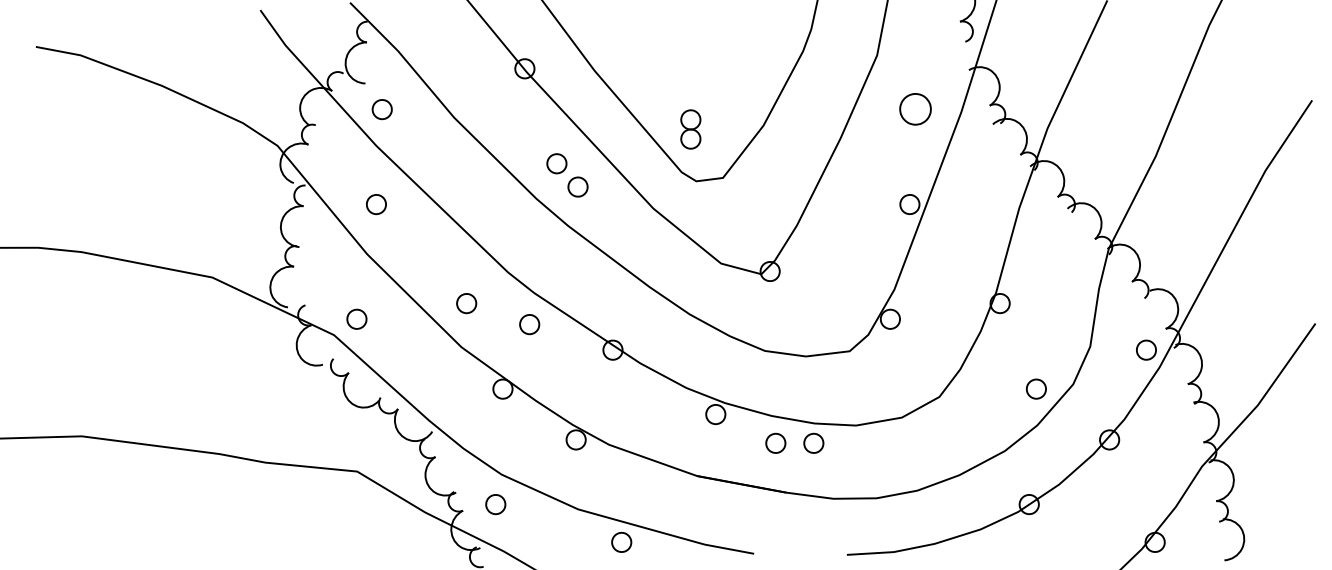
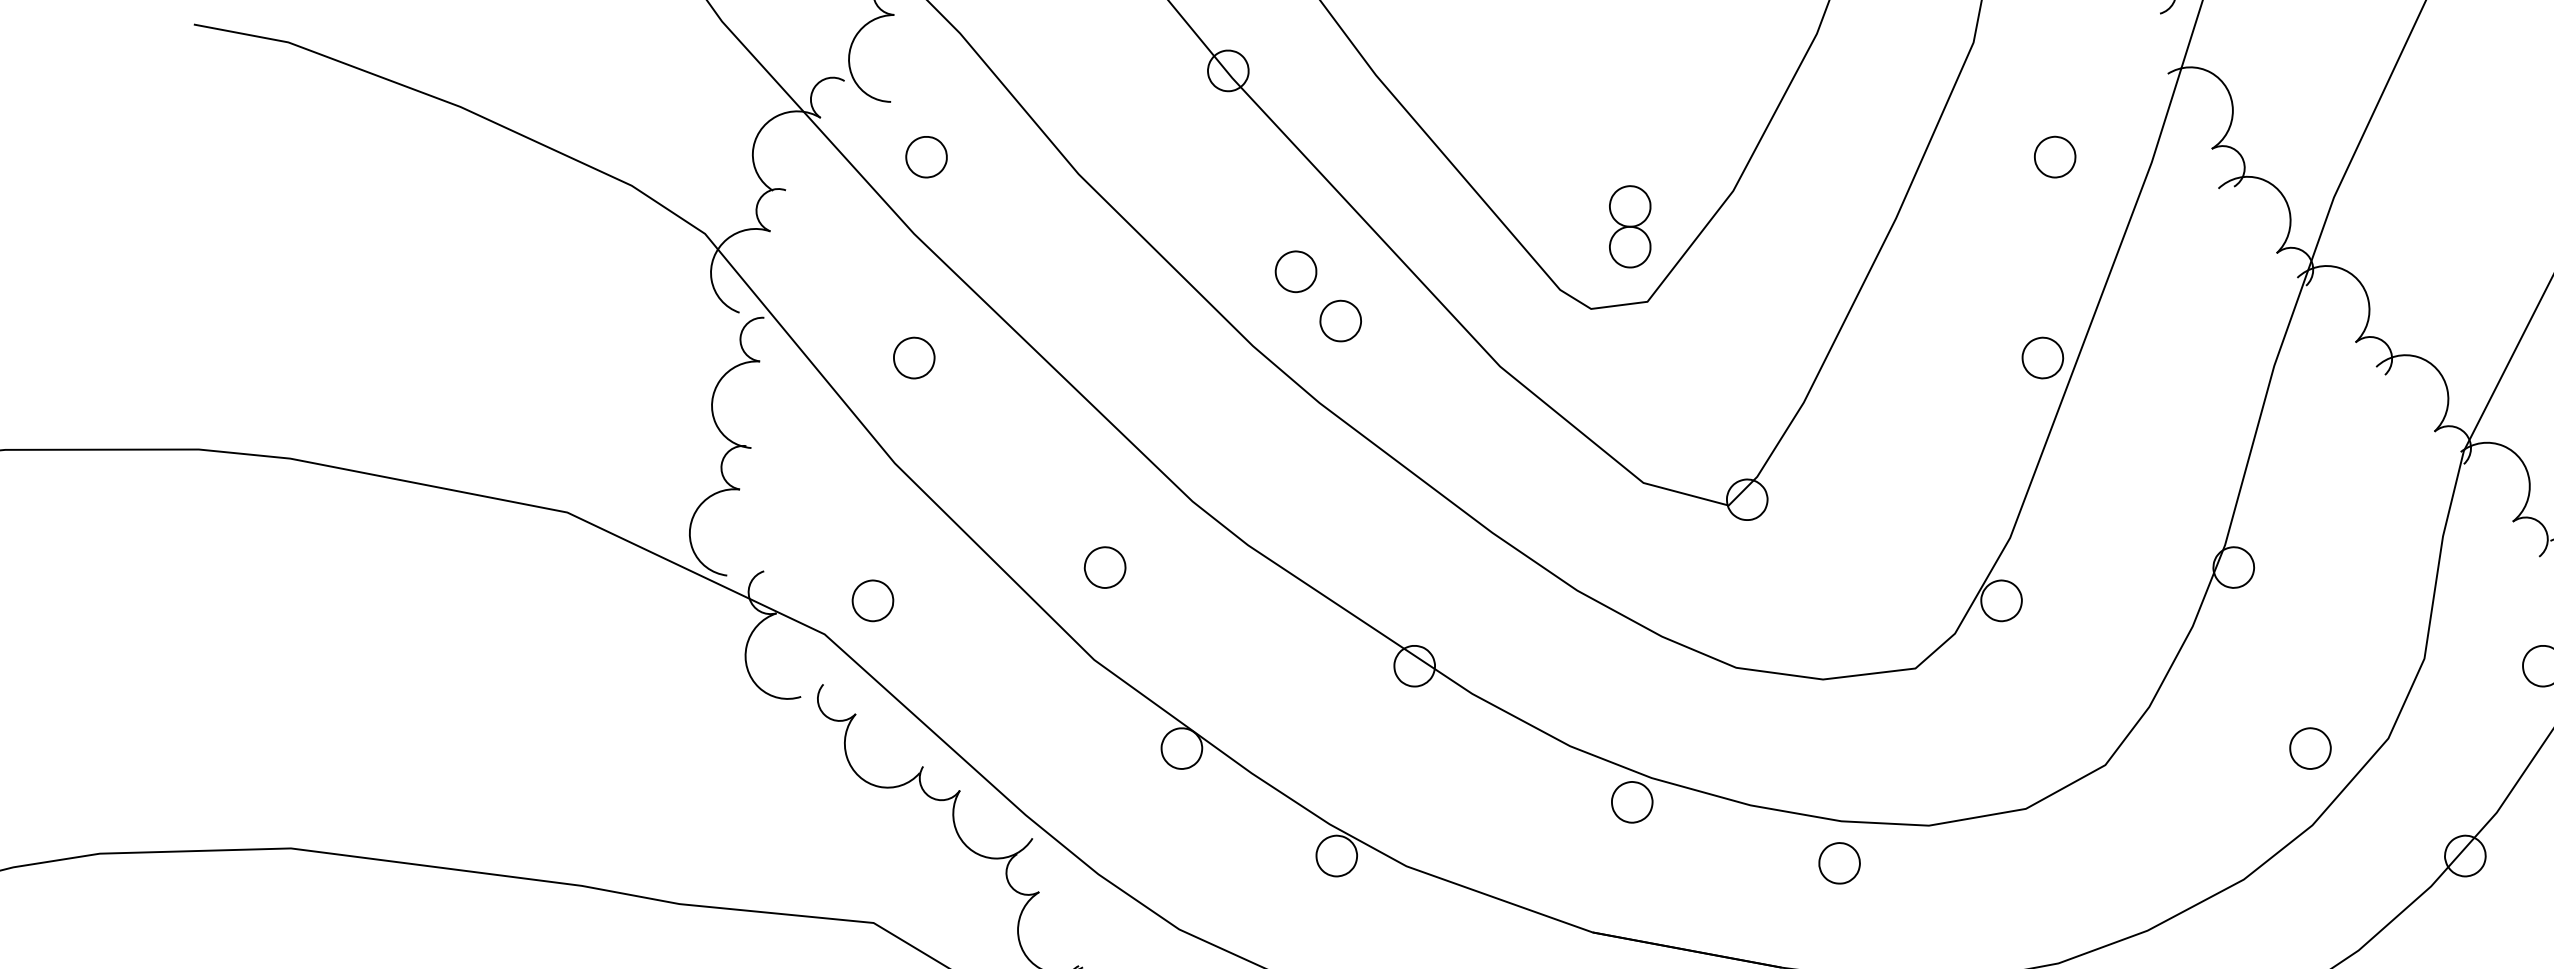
part: (915, 109) -> (2054, 156), size x0.62
part: (690, 129) -> (1629, 226), moved
part: (529, 324) -> (1238, 611), removed
part: (775, 442) -> (1758, 861), removed

